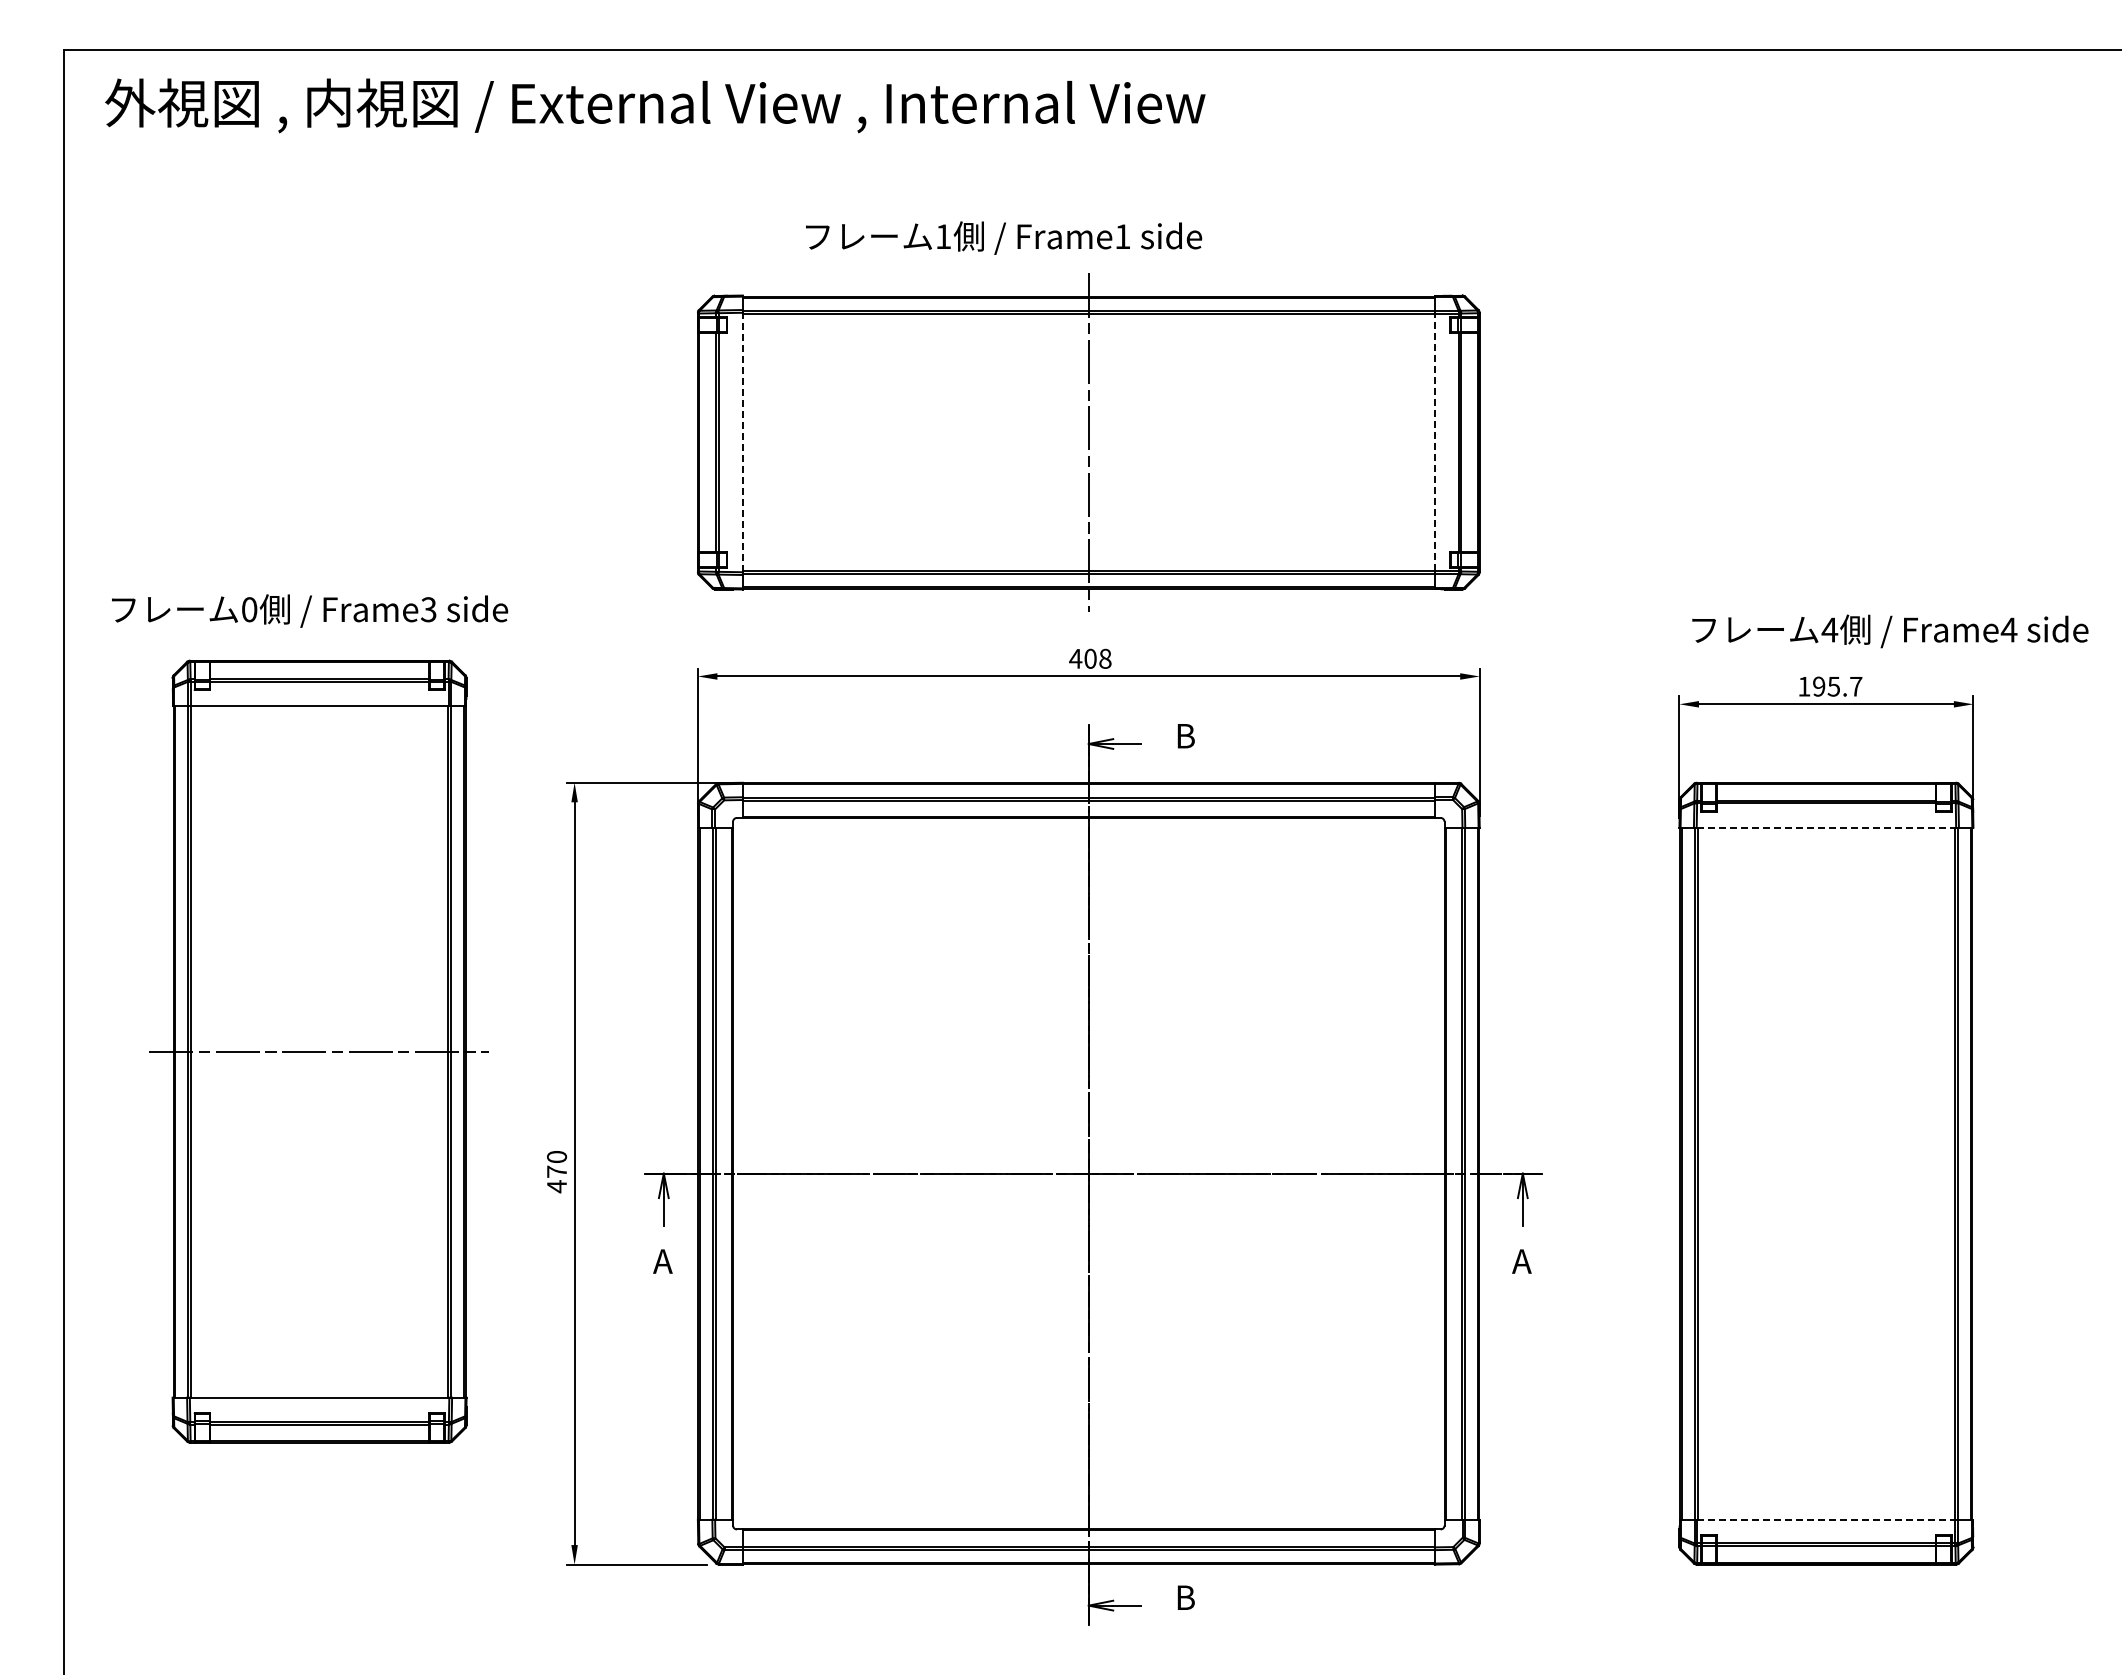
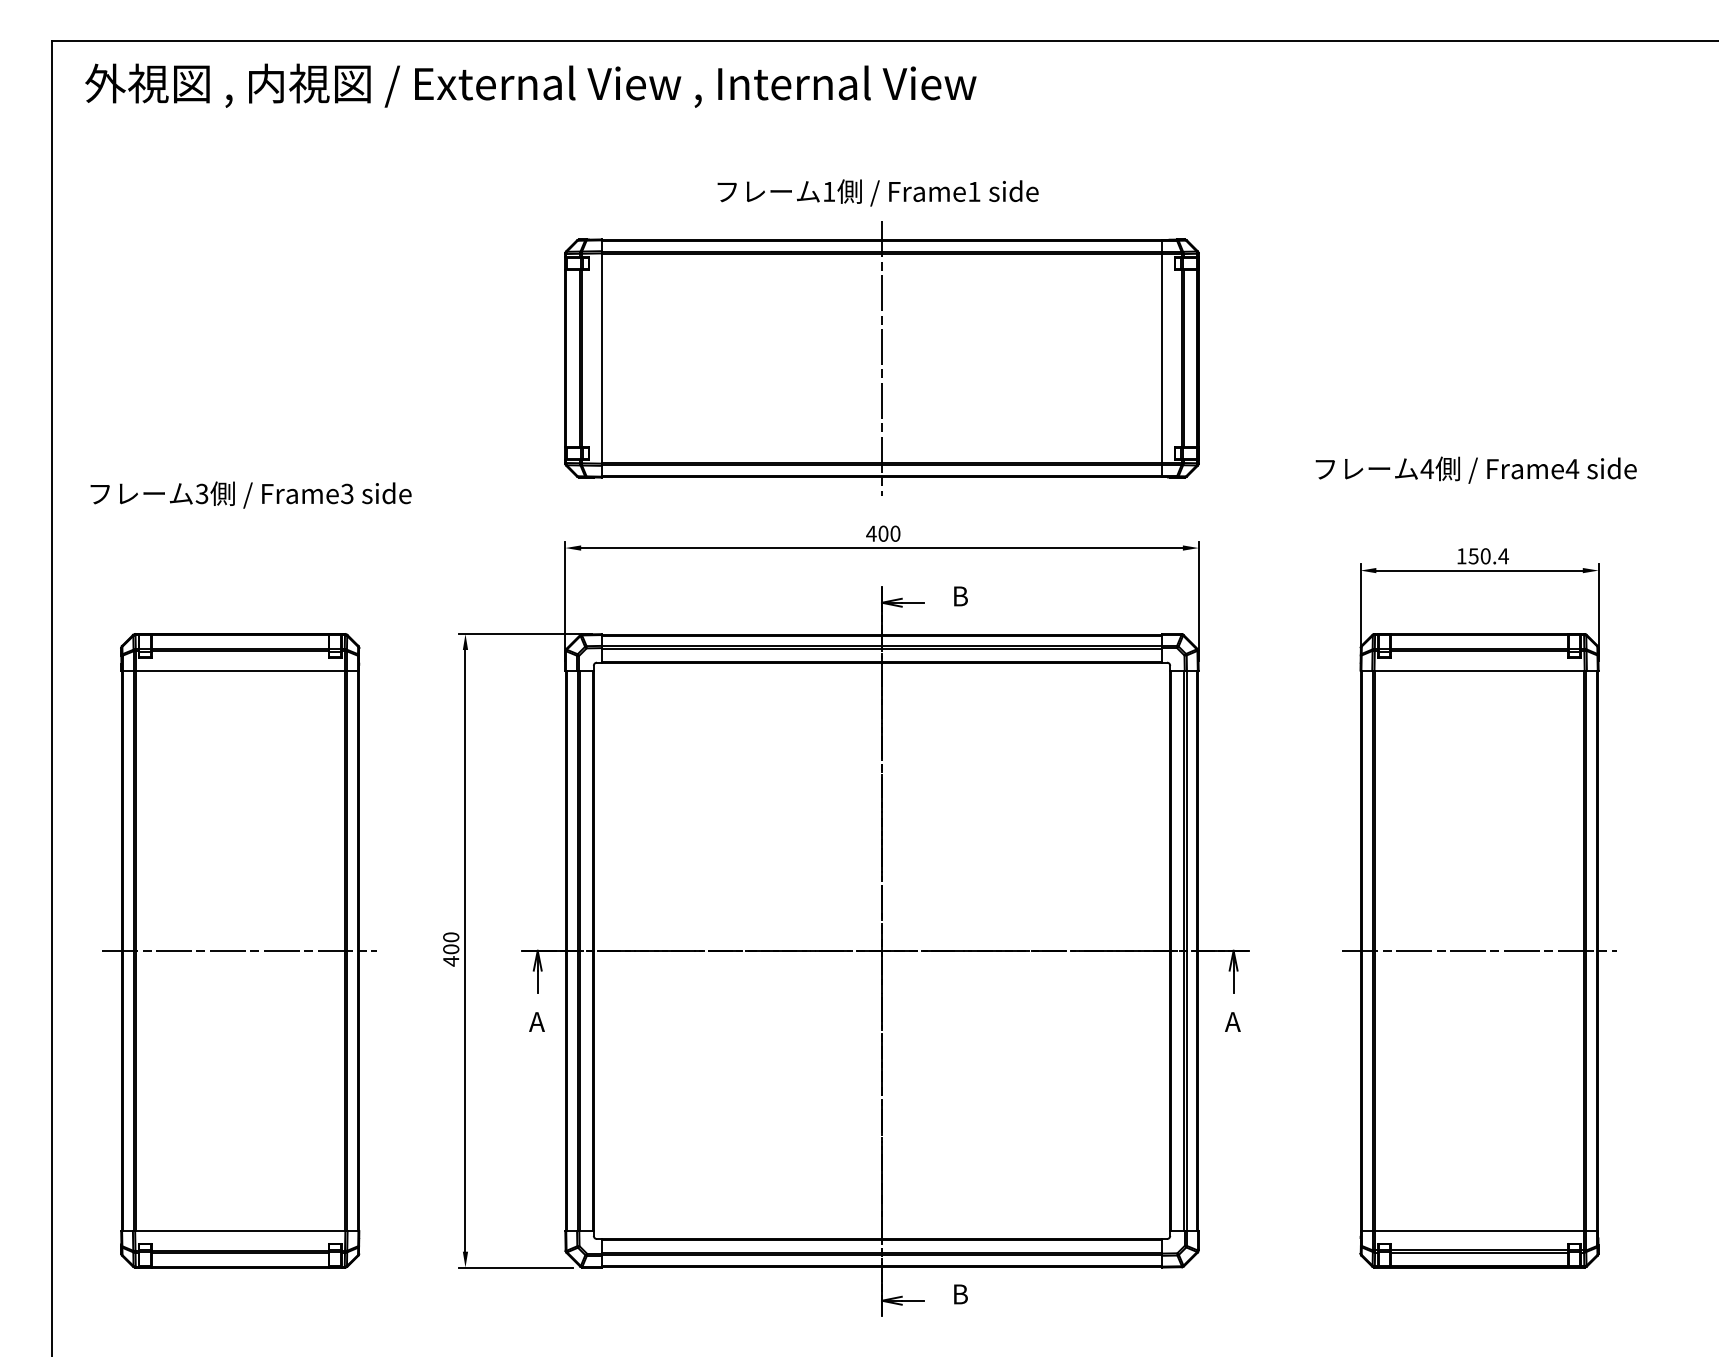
text: (1004, 237) -> (878, 192), moved
line: (742, 442) -> (601, 358), dashed -> solid
line: (1434, 442) -> (1162, 358), dashed -> solid
text: (249, 609) -> (202, 493), 0 -> 3
text: (1890, 631) -> (1476, 470), moved
text: (1105, 658) -> (895, 533), 408 -> 400
text: (1837, 686) -> (1488, 556), 195.7 -> 150.4
line: (1826, 827) -> (1479, 670), dashed -> solid
part: (318, 1051) -> (239, 950), moved
text: (557, 1171) -> (451, 949), 470 -> 400
line: (1826, 1173) -> (1479, 950), added
line: (1826, 1519) -> (1479, 1230), dashed -> solid

